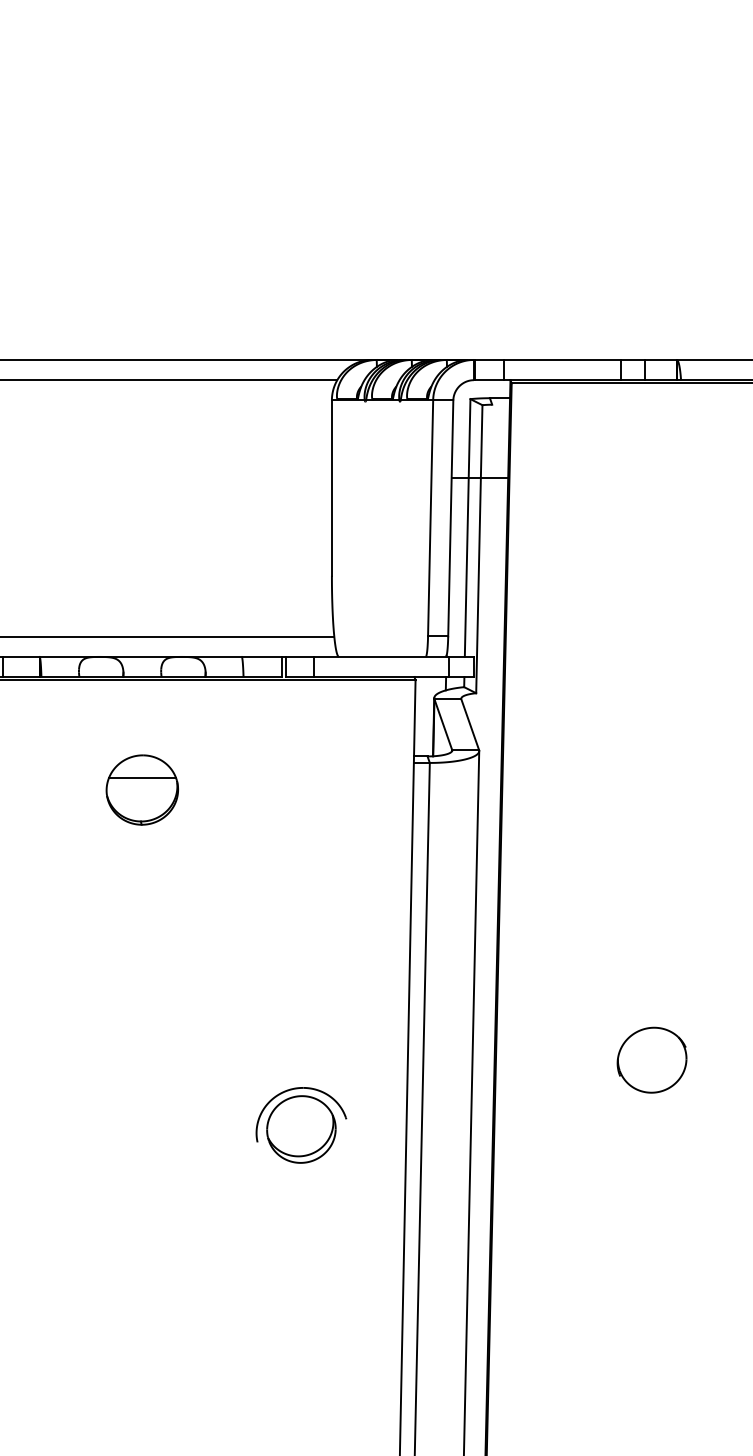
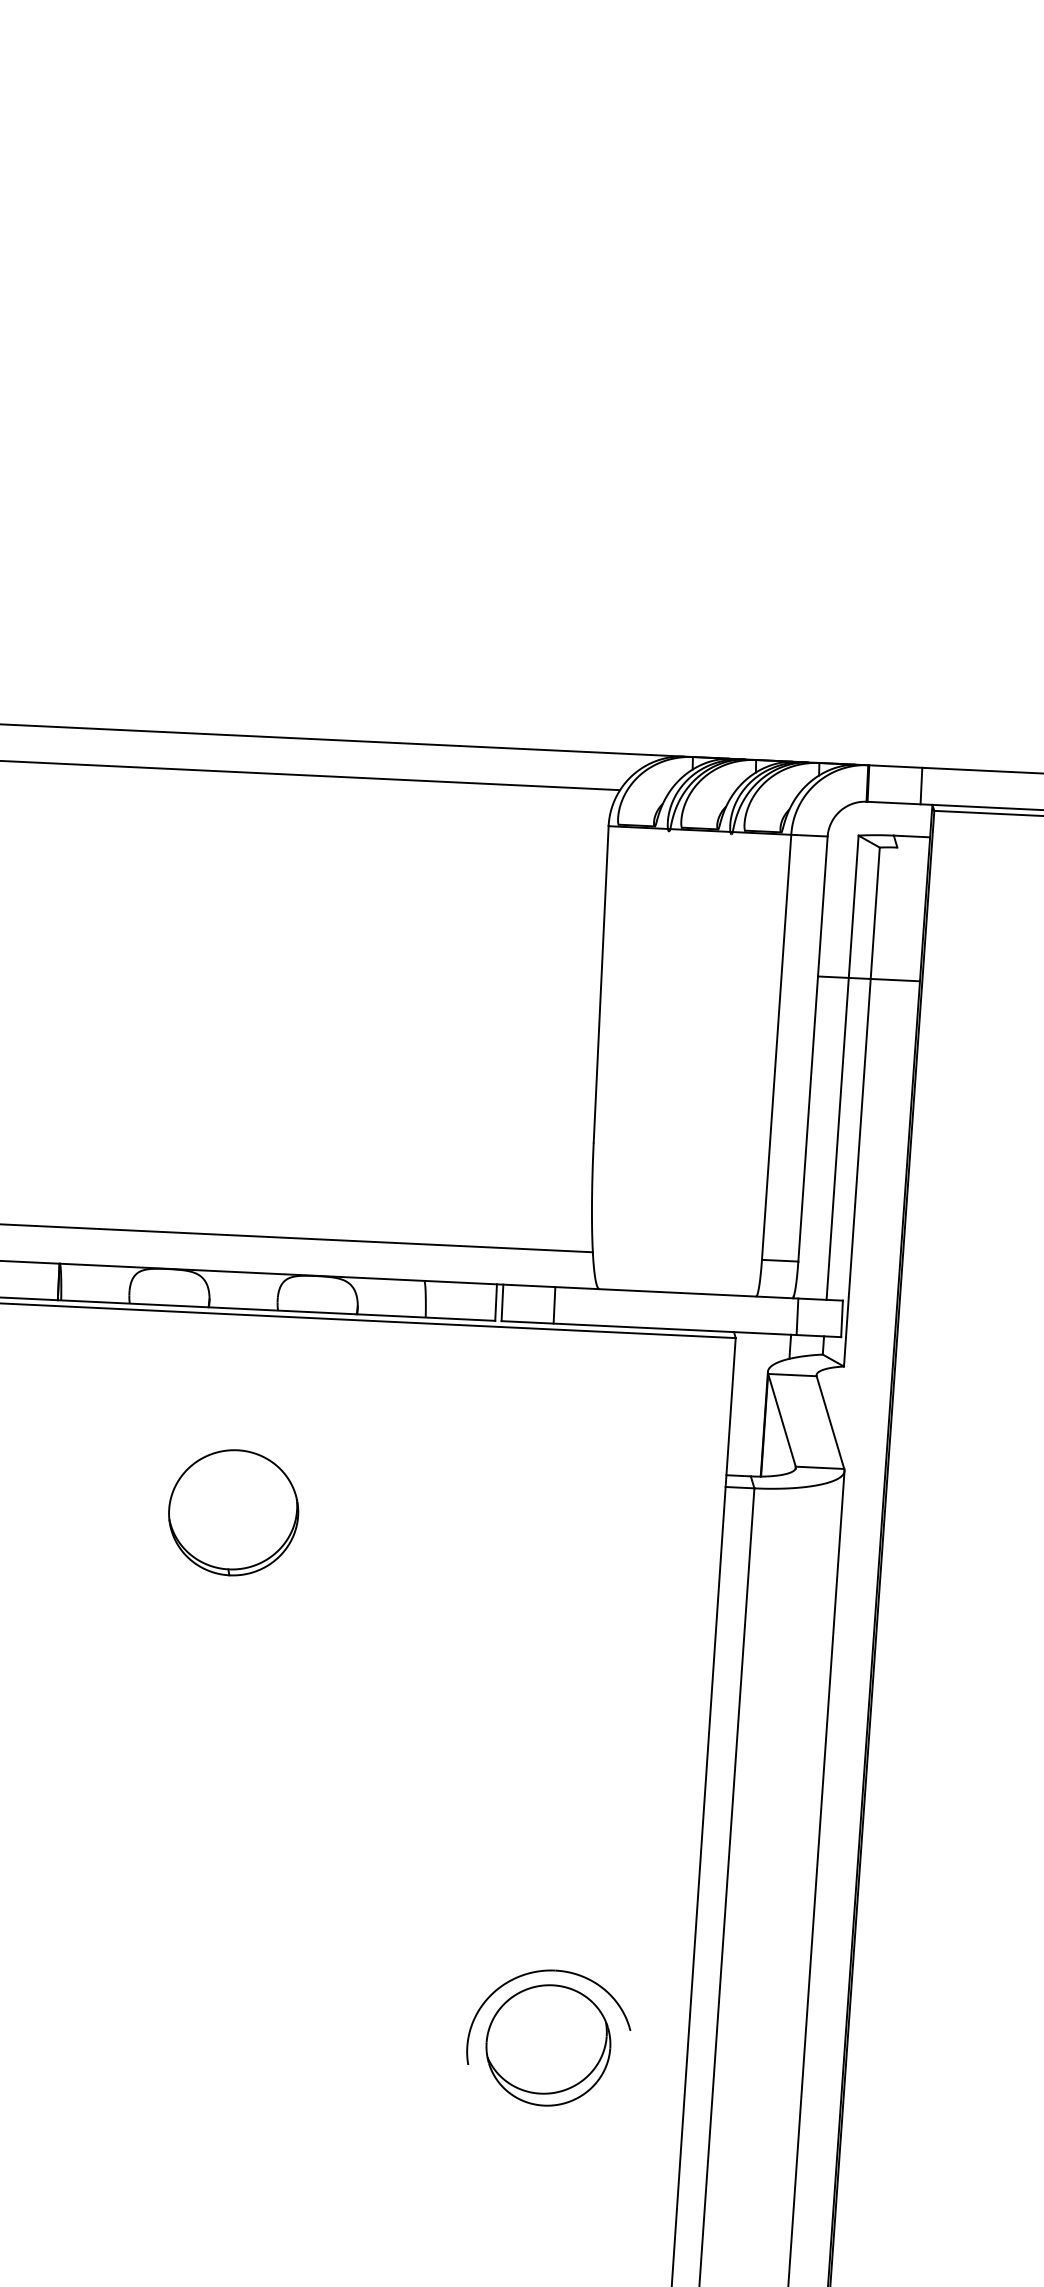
line: (142, 778) -> (234, 1491), removed
part: (301, 1125) -> (548, 2038), moved

